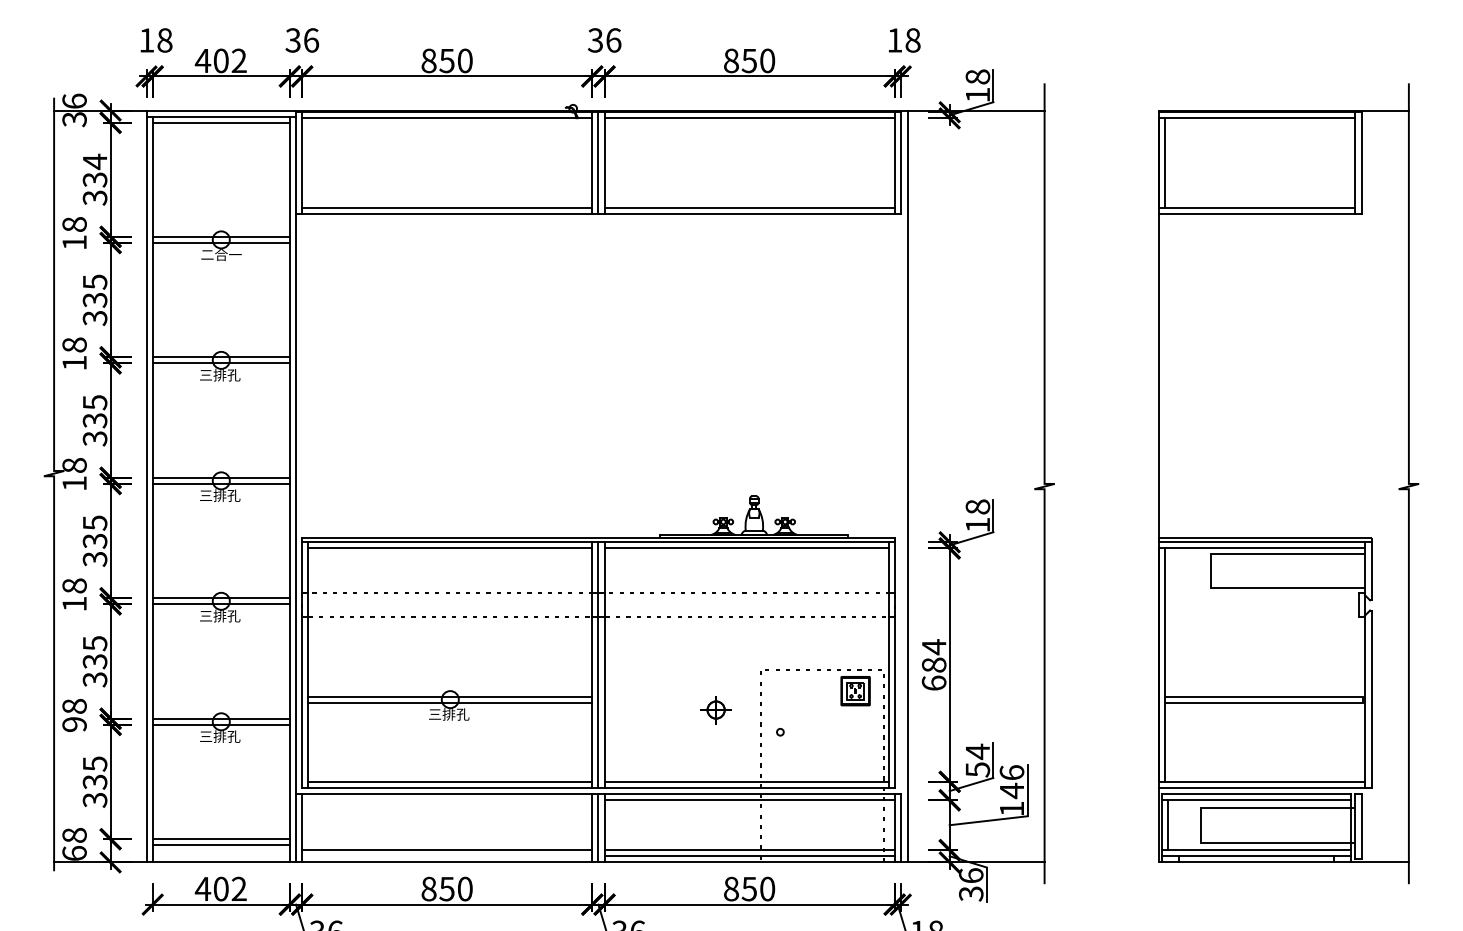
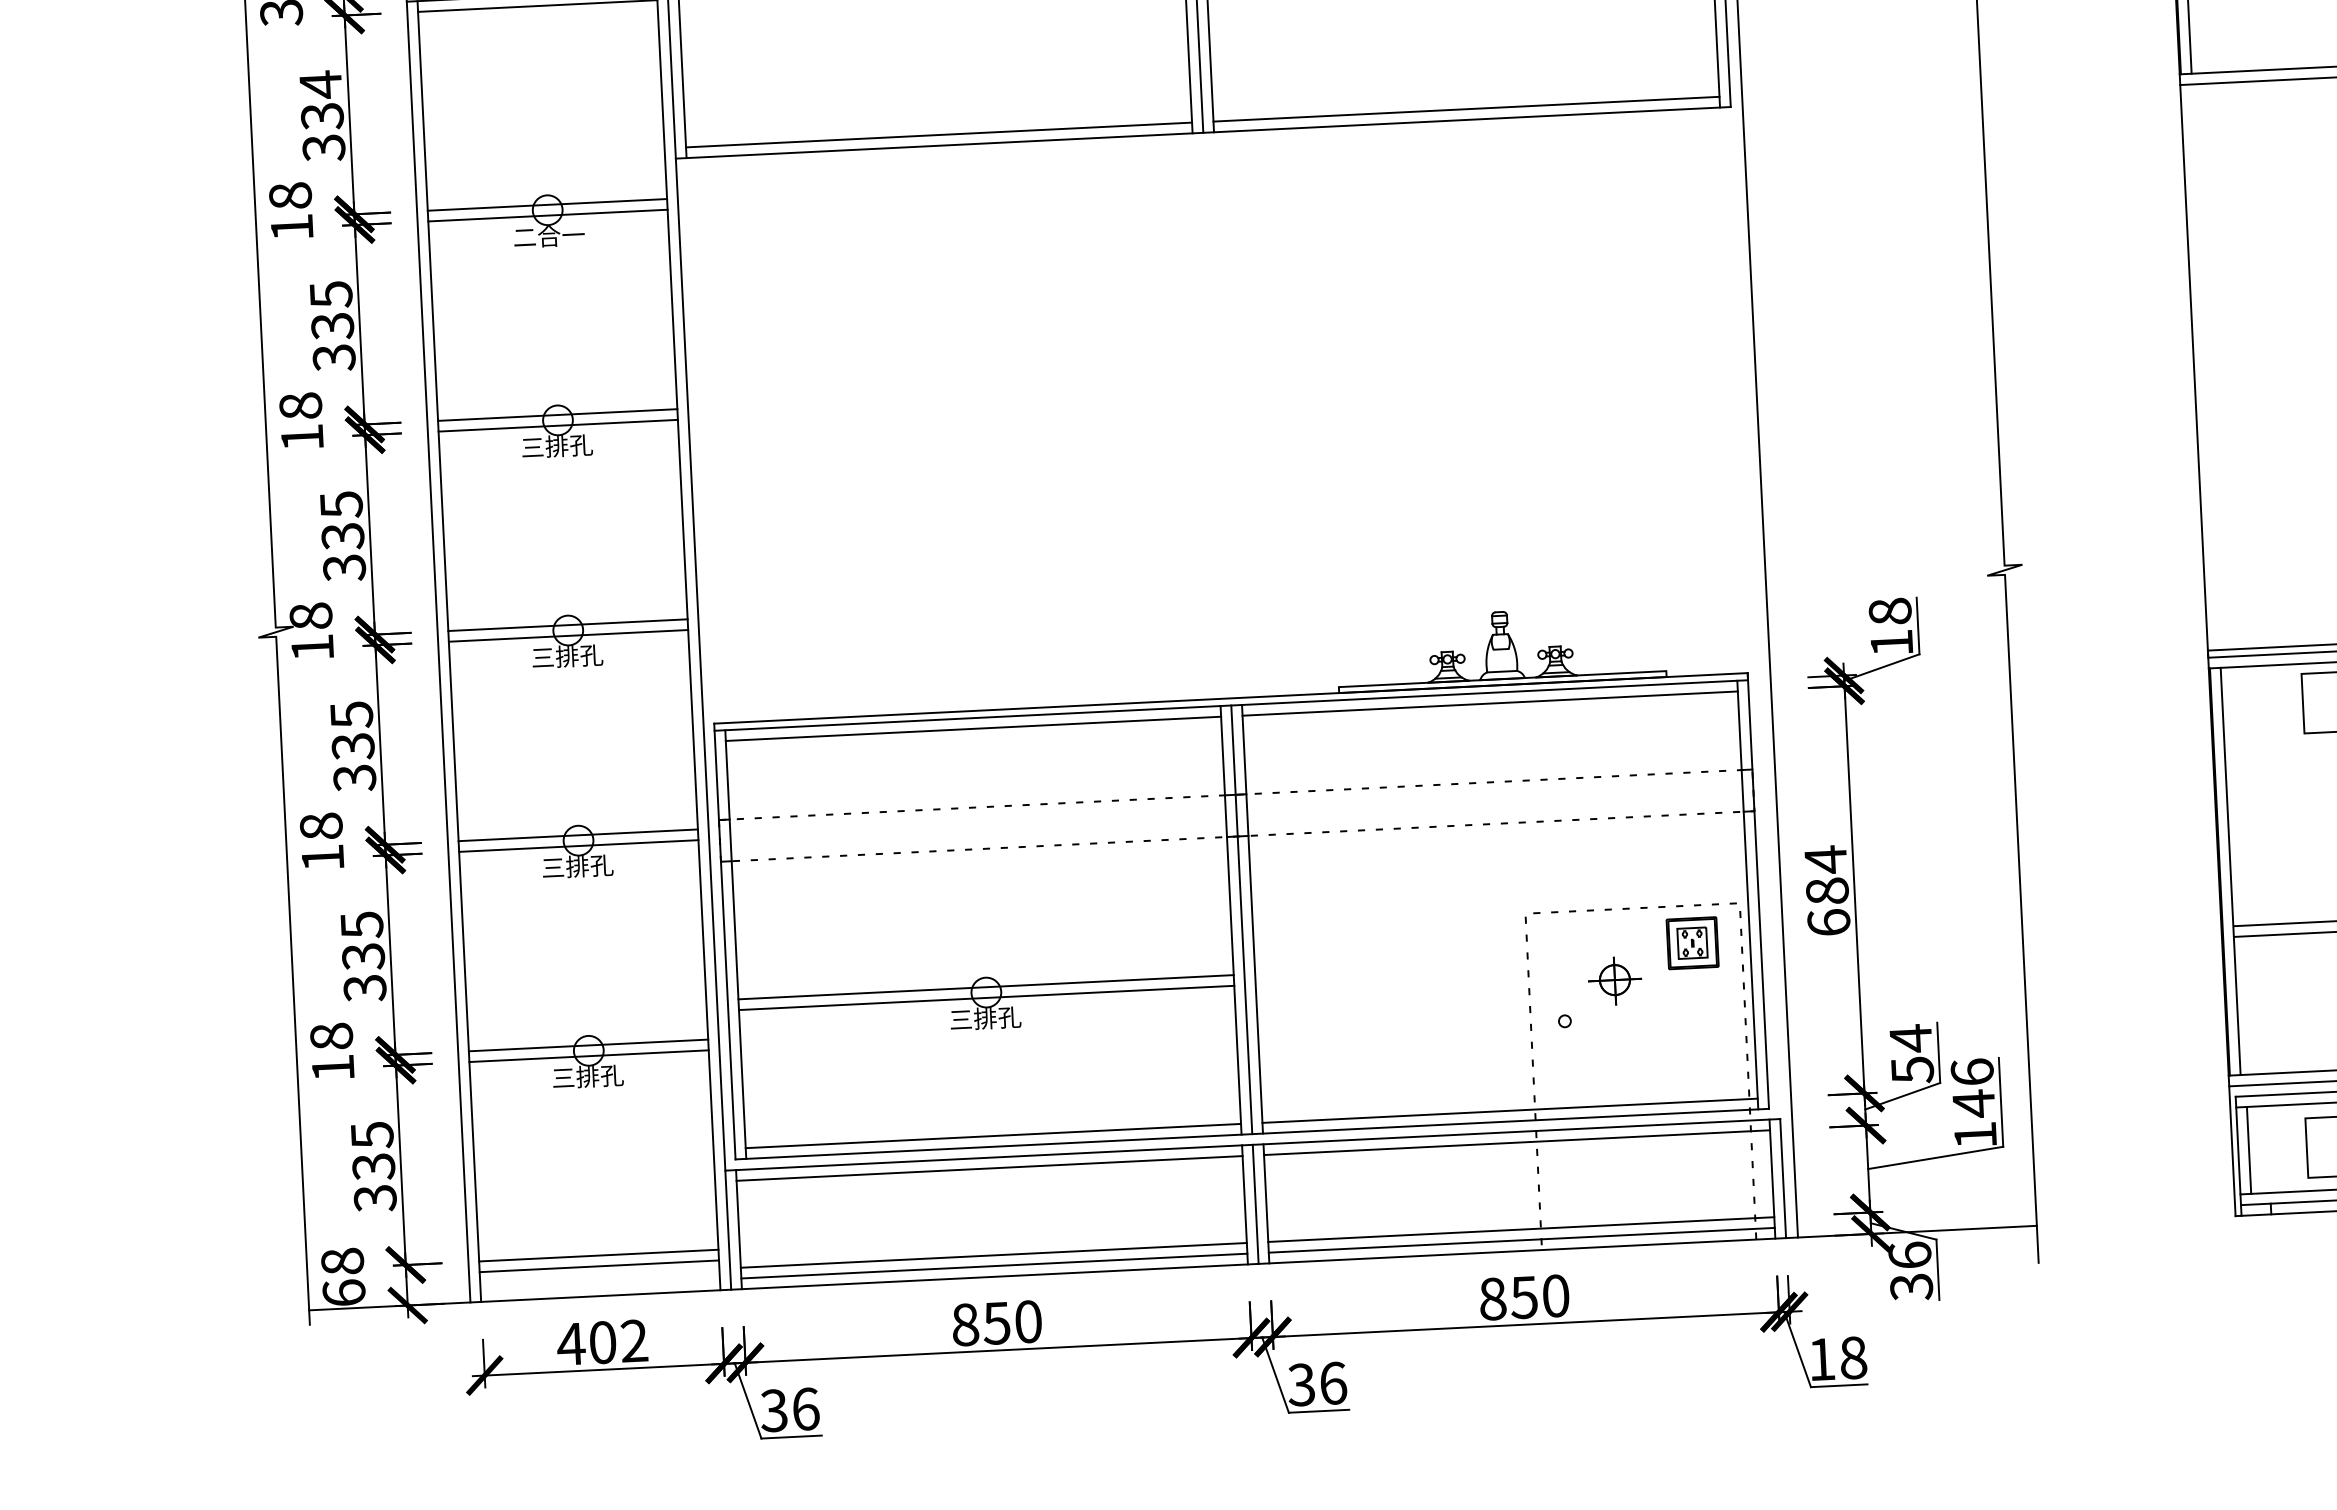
part: (715, 710) -> (1613, 980), moved
text: (74, 724) -> (332, 1068), 98 -> 18
line: (447, 800) -> (990, 1168), added
line: (447, 856) -> (994, 1266), added

